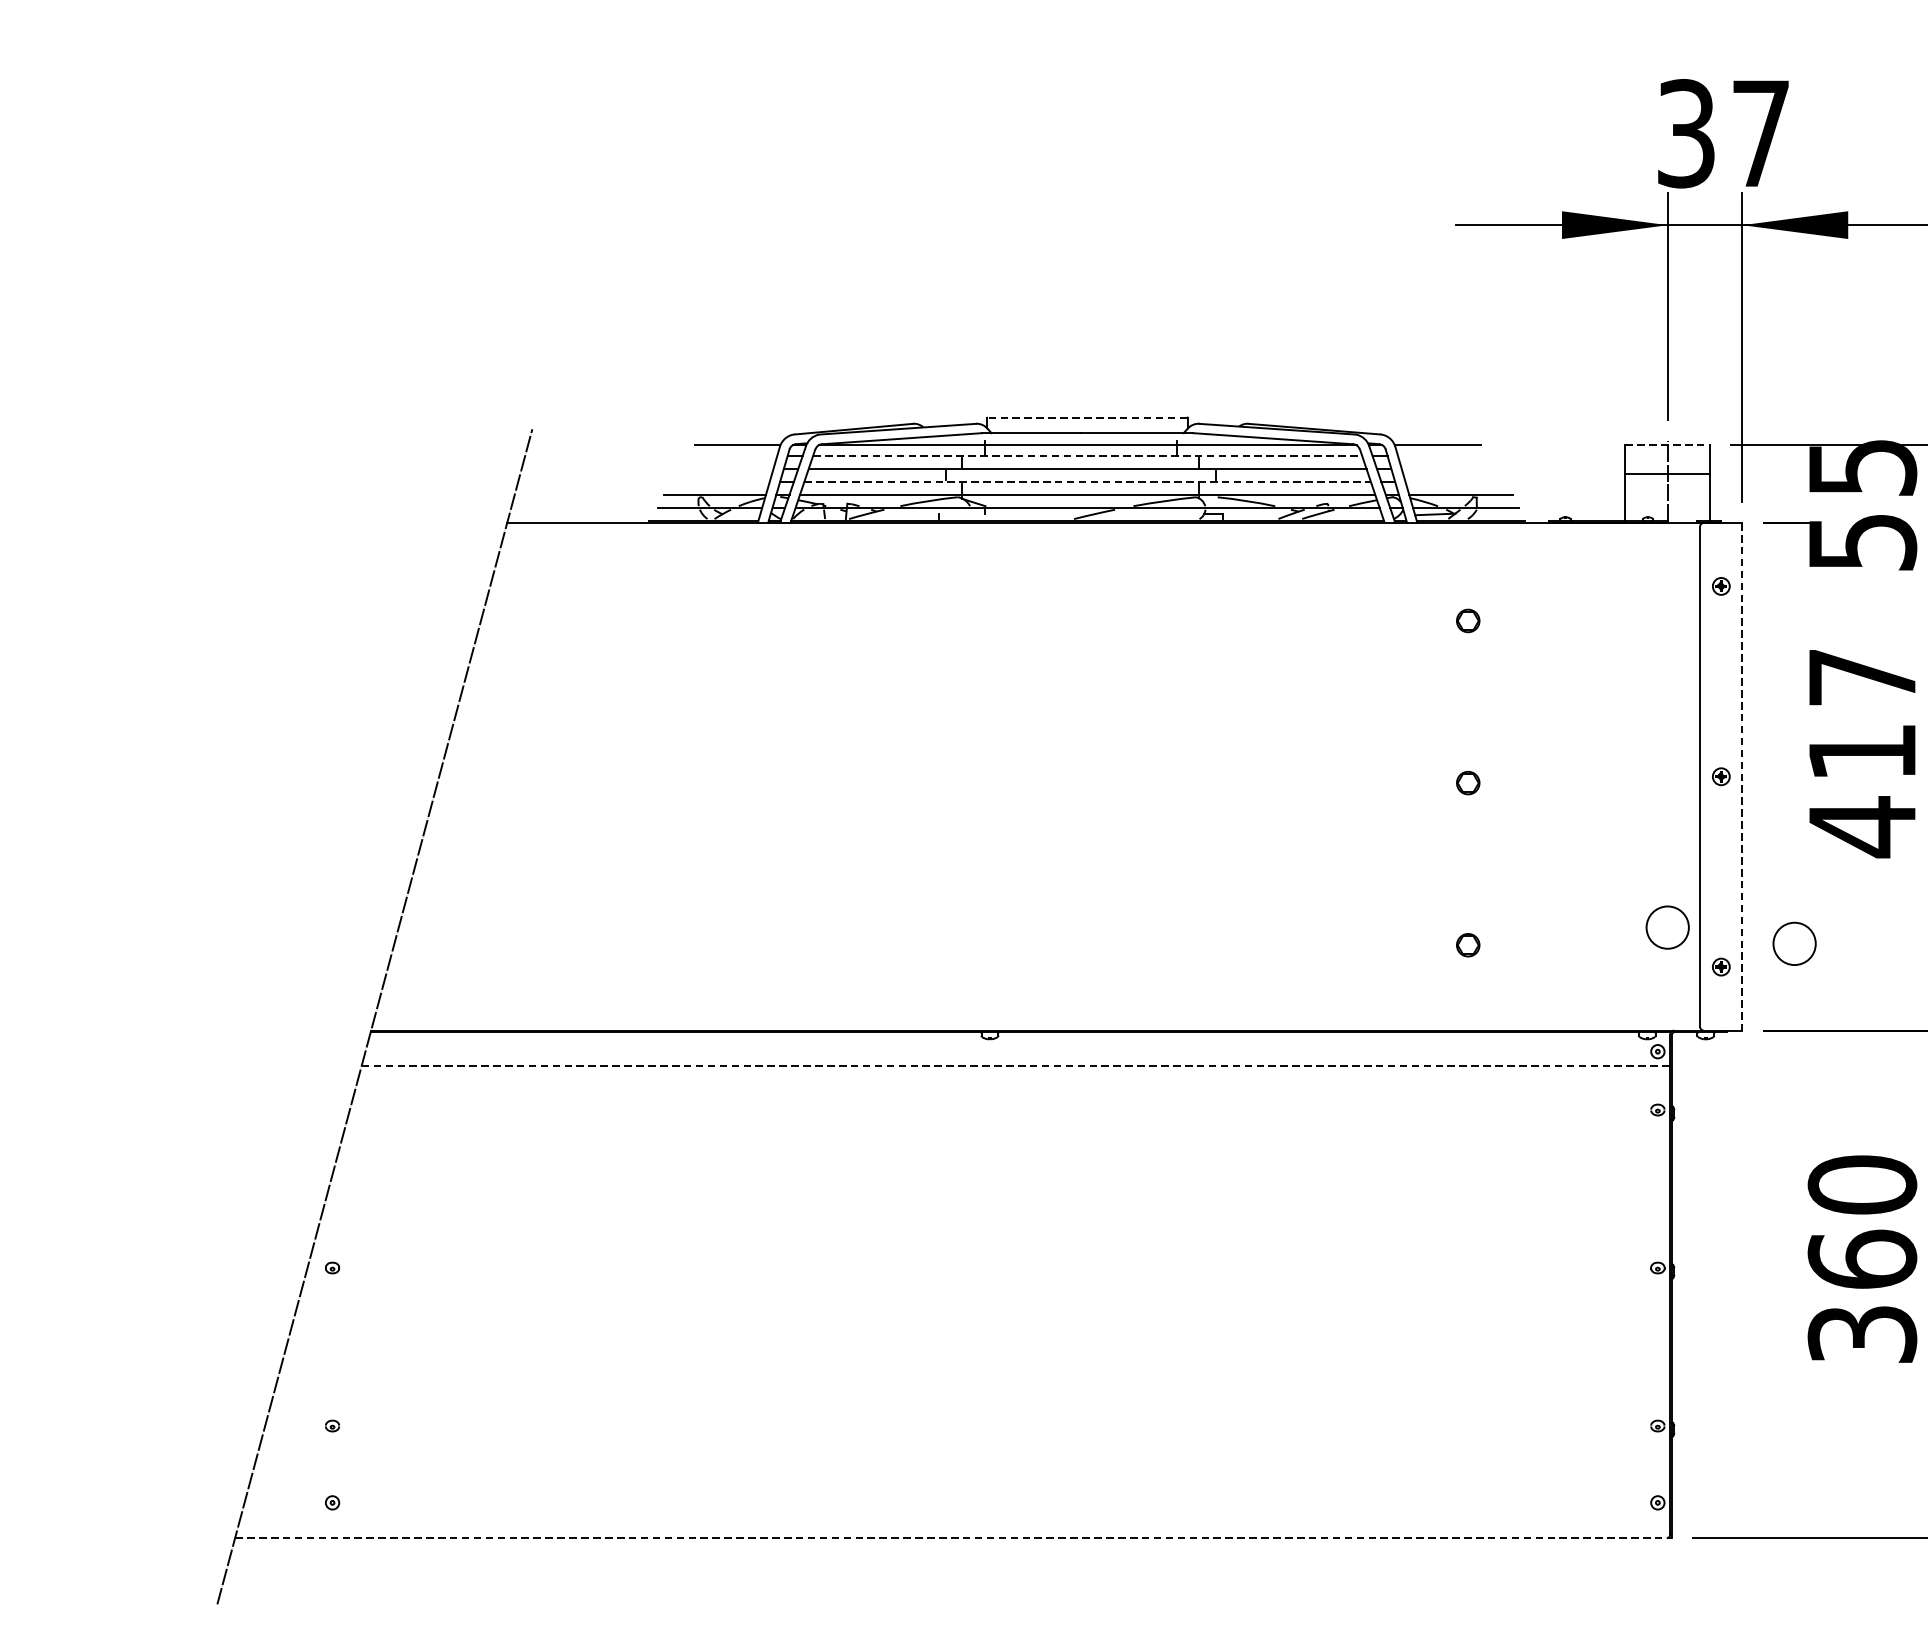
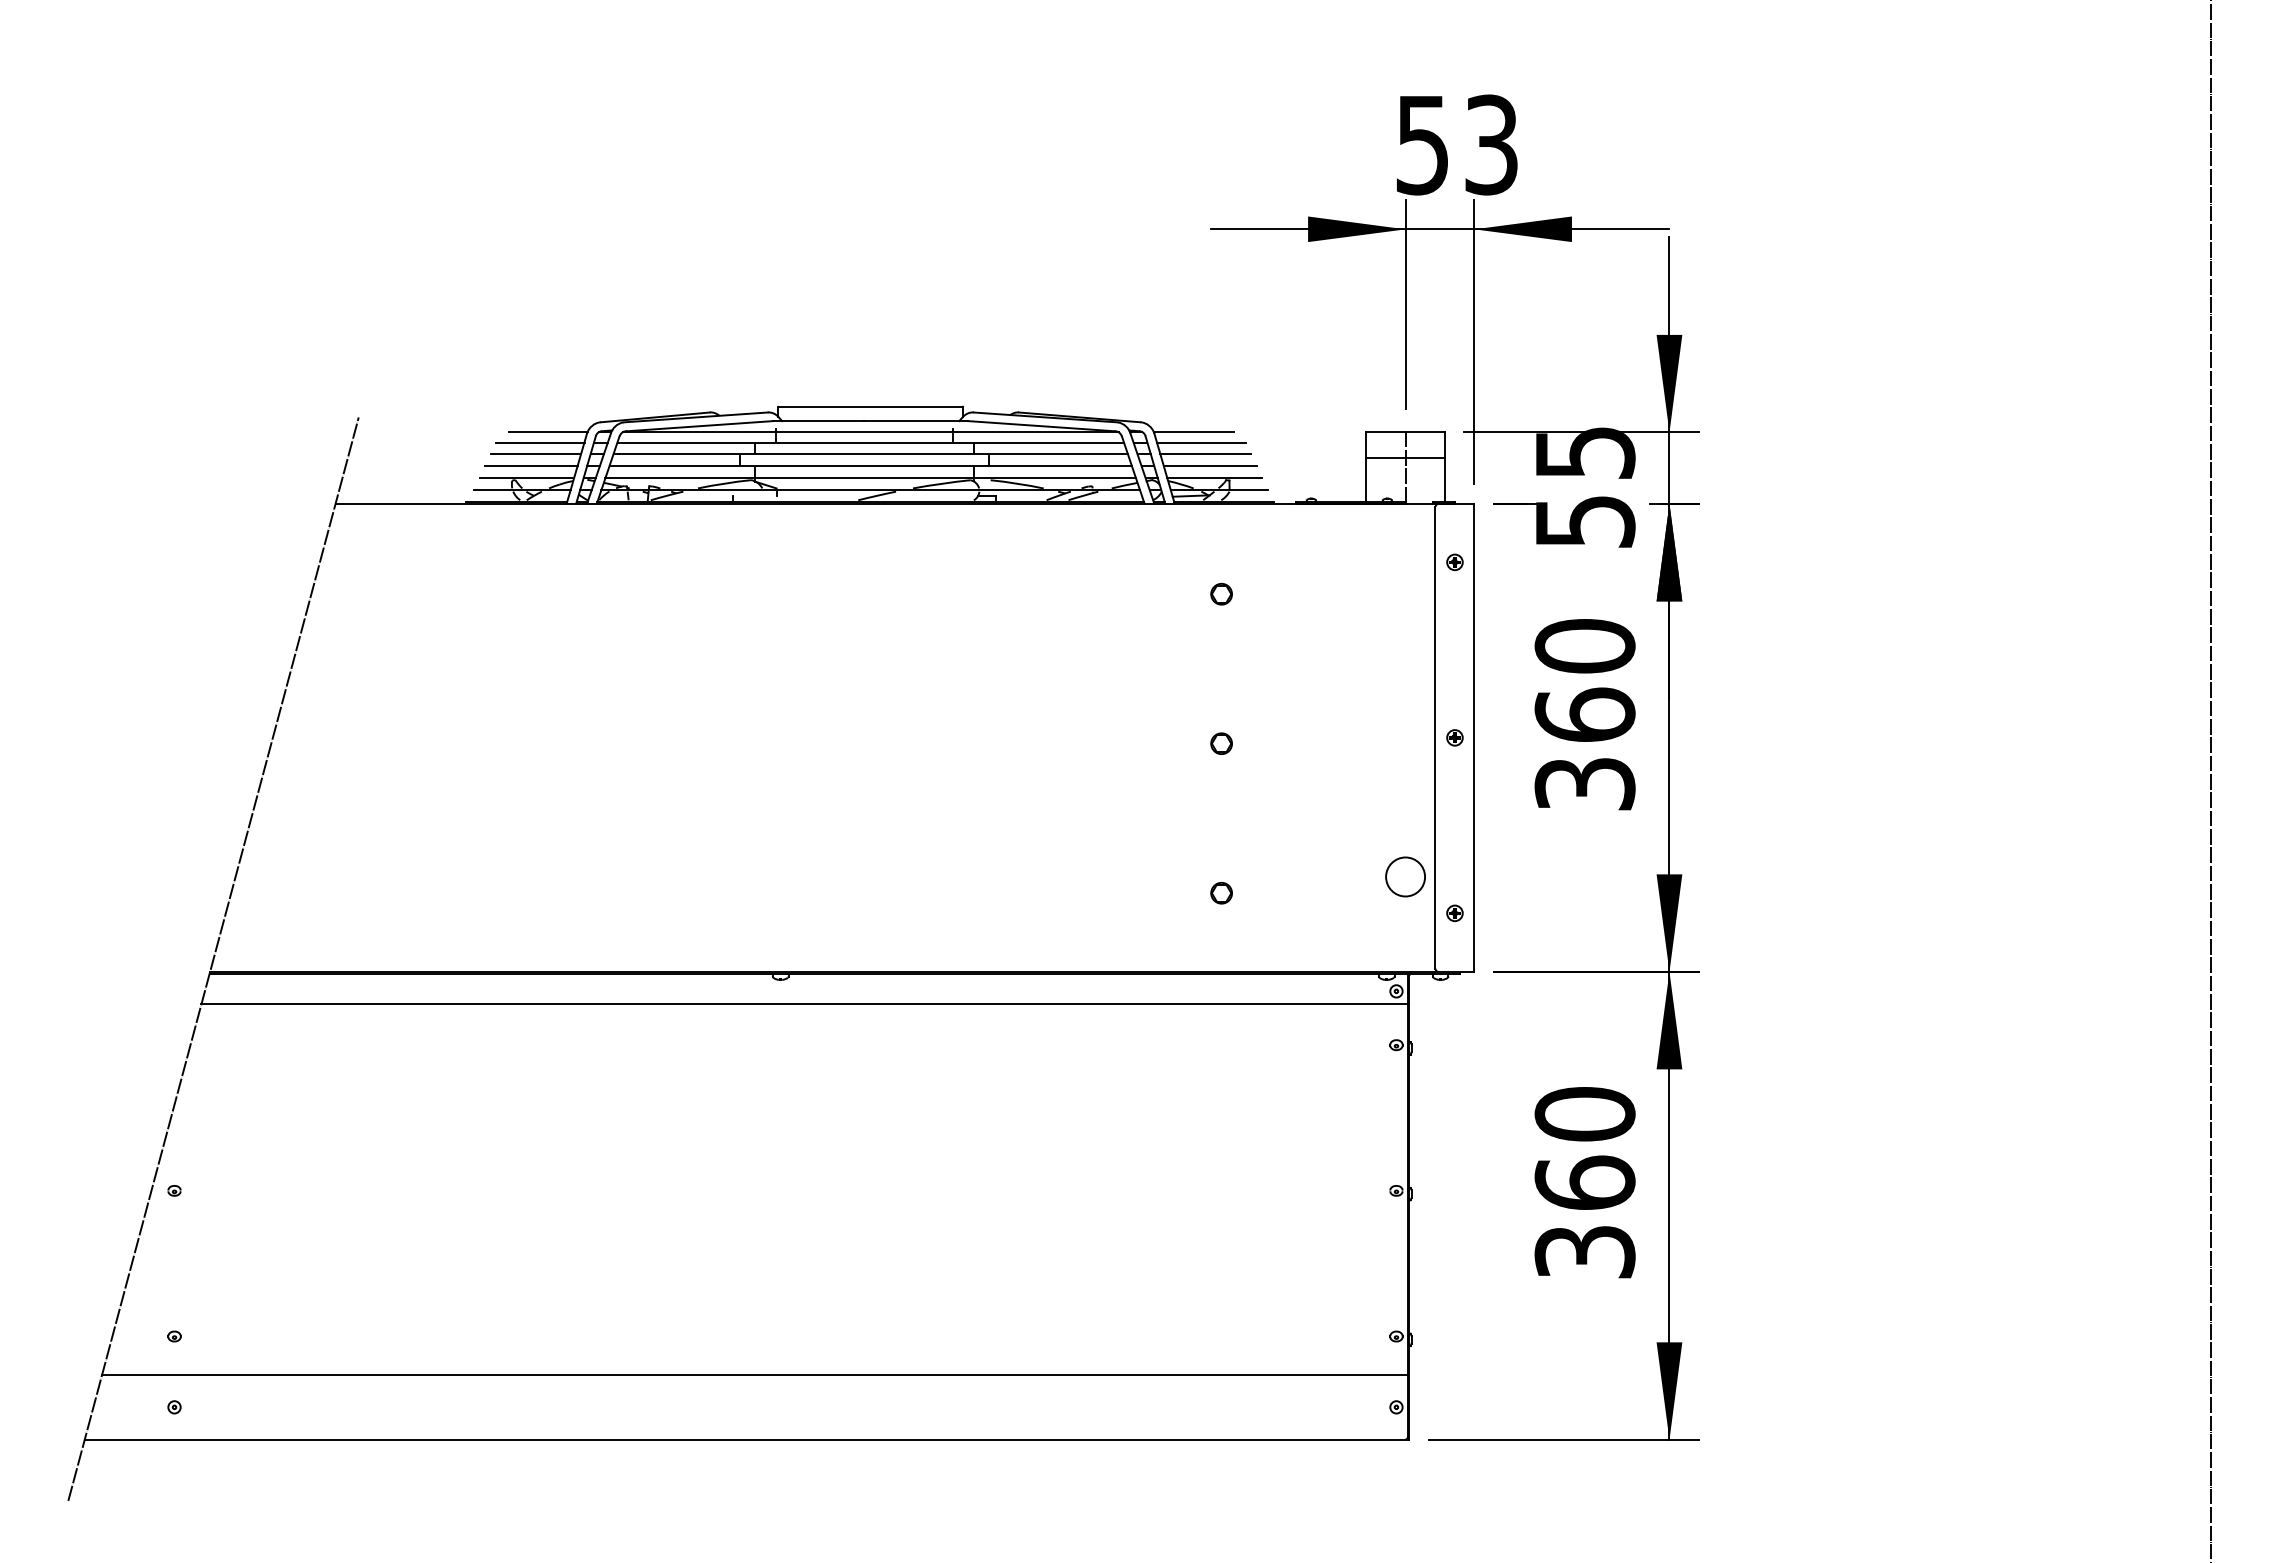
text: (1722, 133) -> (1456, 144), 37 -> 53
line: (1087, 417) -> (870, 406), dashed -> solid
line: (1668, 445) -> (1406, 432), dashed -> solid
line: (729, 456) -> (540, 442), added
line: (1088, 456) -> (871, 442), dashed -> solid
line: (1445, 456) -> (1200, 442), added
line: (724, 469) -> (535, 454), added
line: (1450, 469) -> (1205, 454), added
line: (719, 482) -> (531, 466), added
line: (1088, 482) -> (871, 466), dashed -> solid
line: (1455, 482) -> (1209, 466), added
text: (1861, 753) -> (1584, 716), 417 -> 360
line: (1742, 776) -> (1474, 737), dashed -> solid
circle: (1794, 943) -> (1522, 891), removed
line: (1016, 1065) -> (805, 1004), dashed -> solid
line: (961, 1467) -> (754, 1374), added
line: (953, 1537) -> (747, 1439), dashed -> solid

